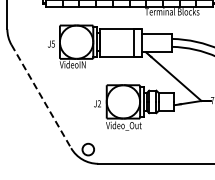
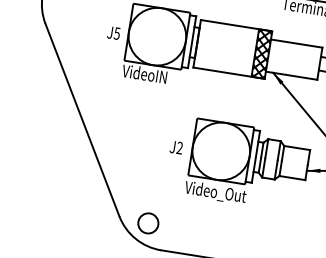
hatch: (137, 42) -> (261, 53), added
line: (41, 96) -> (82, 119), dashed -> solid

